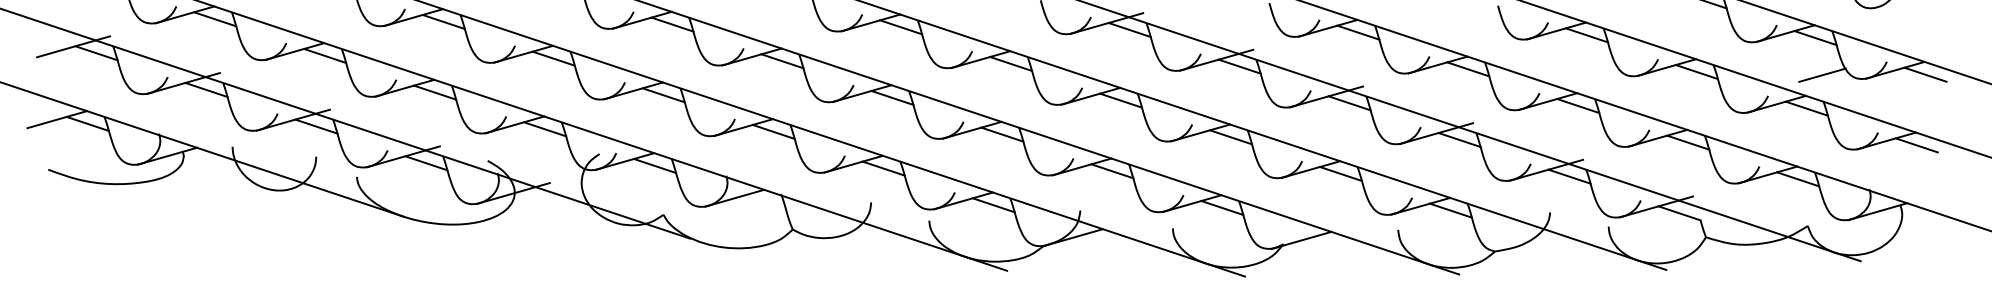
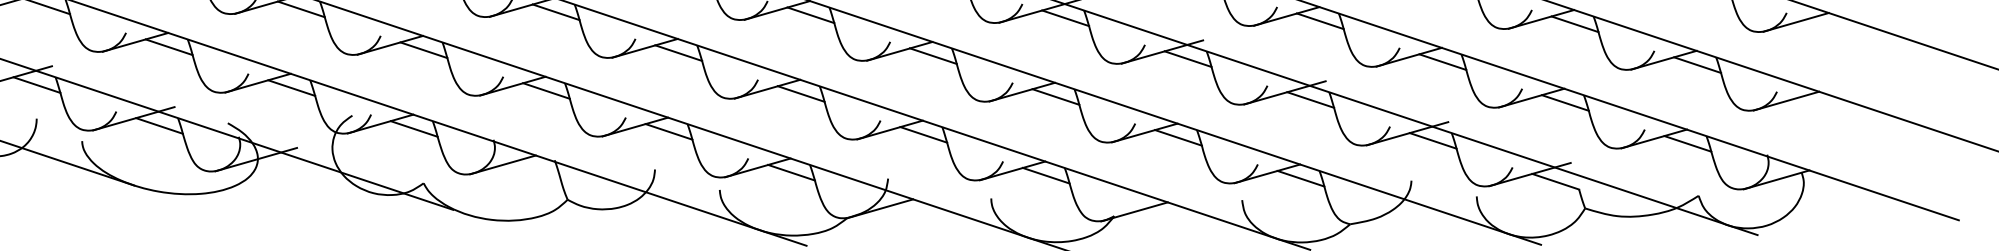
line: (1822, 74) -> (1714, 27), removed
line: (1925, 74) -> (1829, 27), removed
line: (1916, 145) -> (1819, 106), removed

